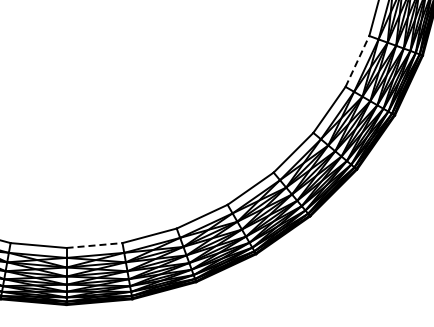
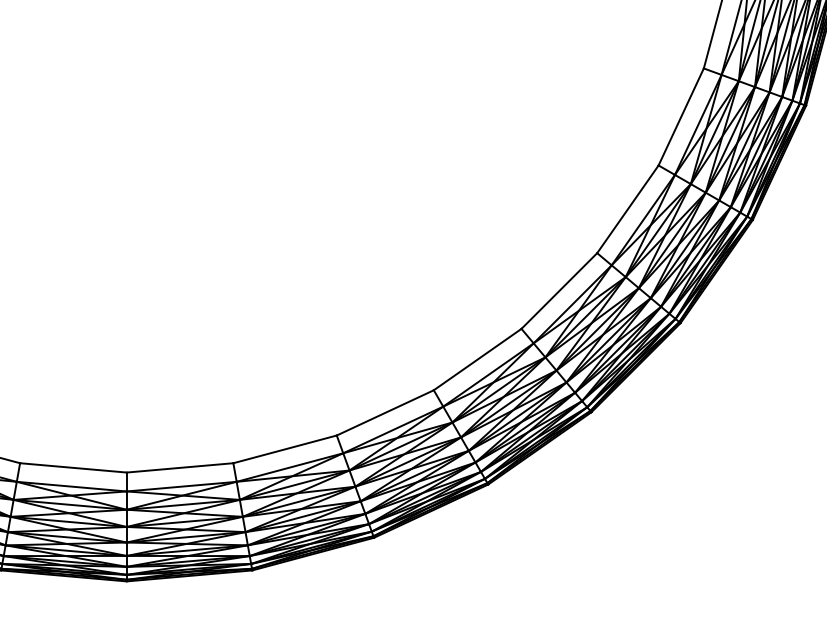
line: (357, 61) -> (681, 117), dashed -> solid
line: (95, 245) -> (181, 467), dashed -> solid

